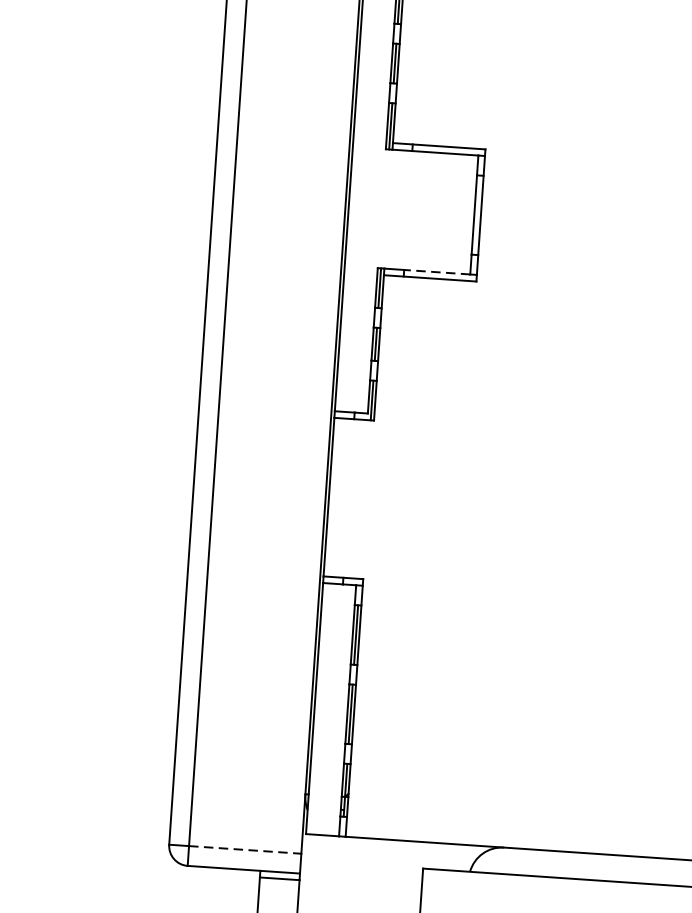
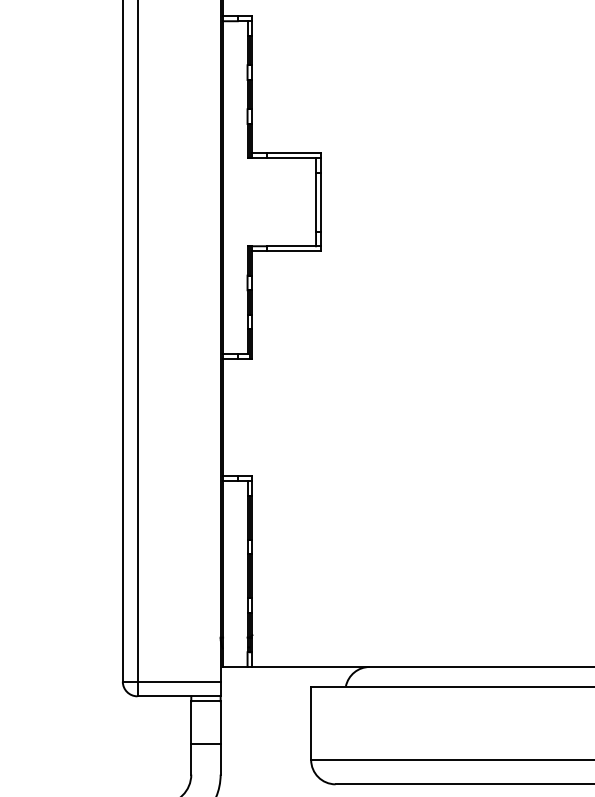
line: (437, 272) -> (291, 246), dashed -> solid
line: (245, 849) -> (179, 681), dashed -> solid

